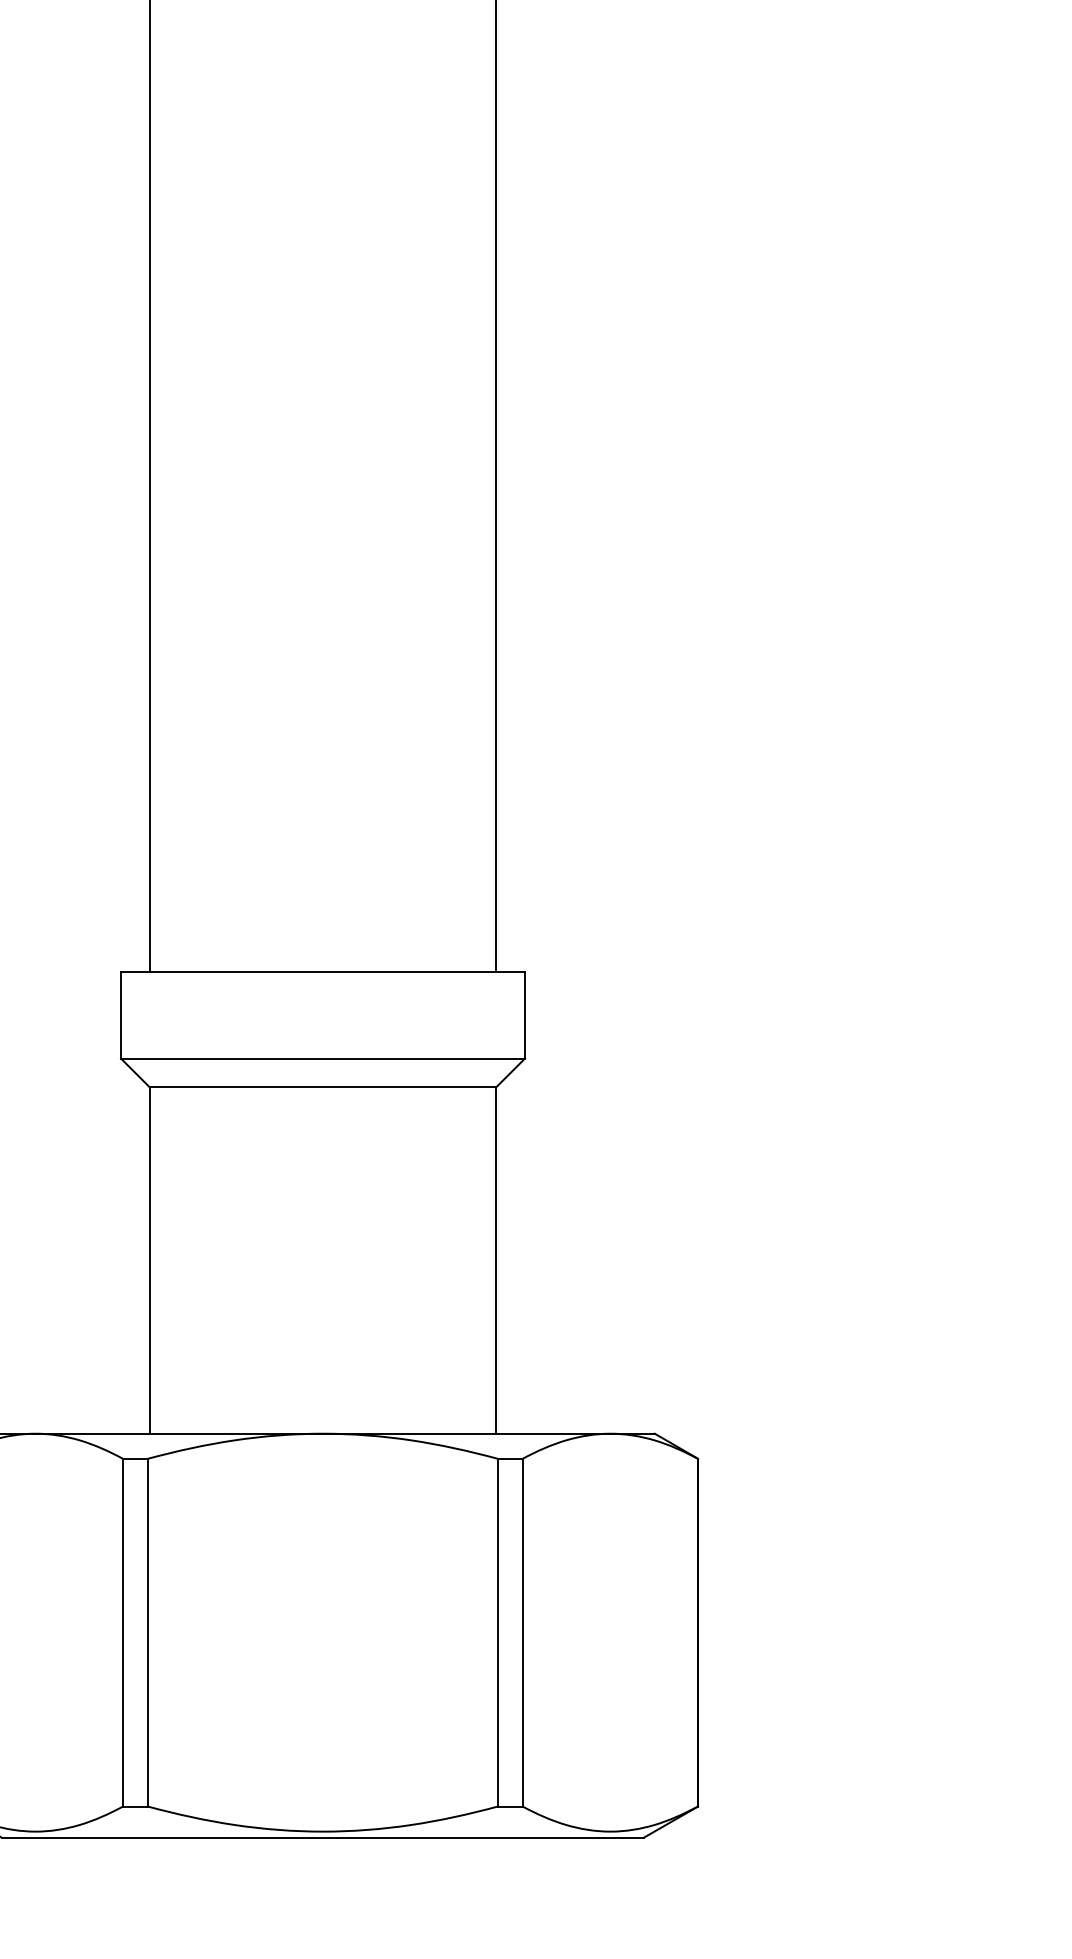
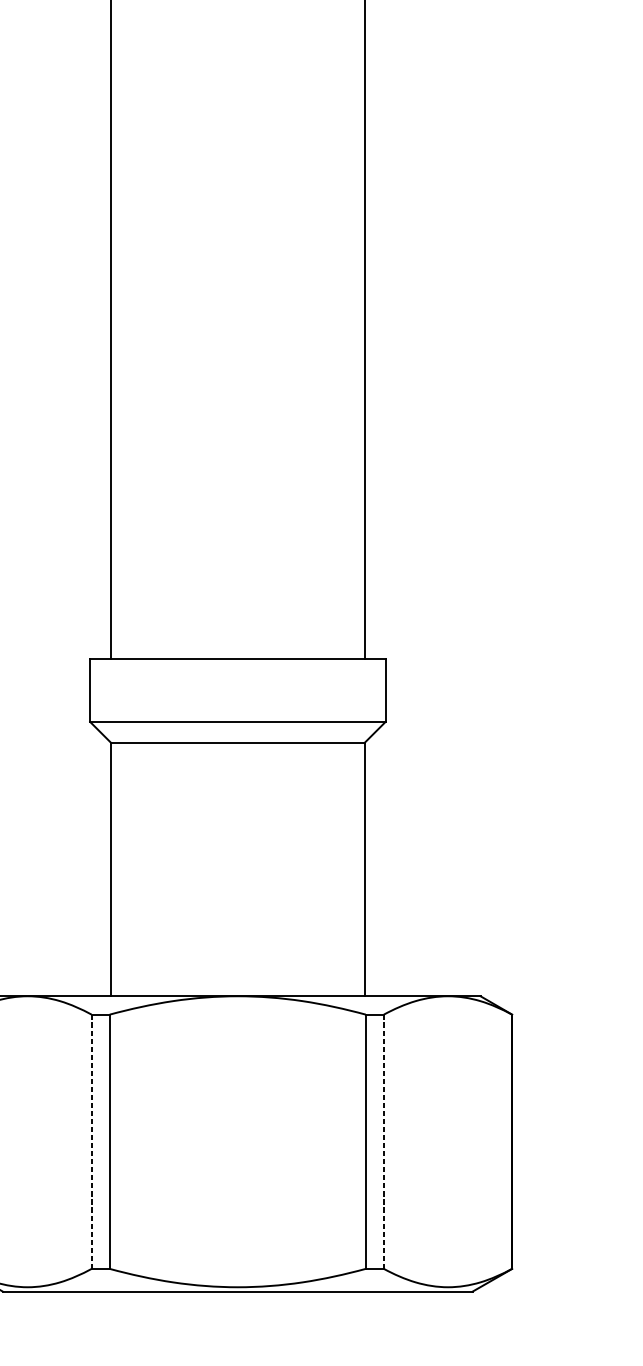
line: (123, 1632) -> (91, 1141), solid -> dashed
line: (522, 1632) -> (383, 1141), solid -> dashed

